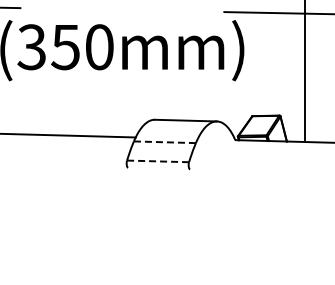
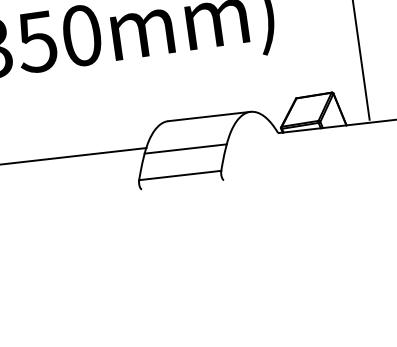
line: (164, 142) -> (185, 149), dashed -> solid
line: (157, 161) -> (179, 175), dashed -> solid

